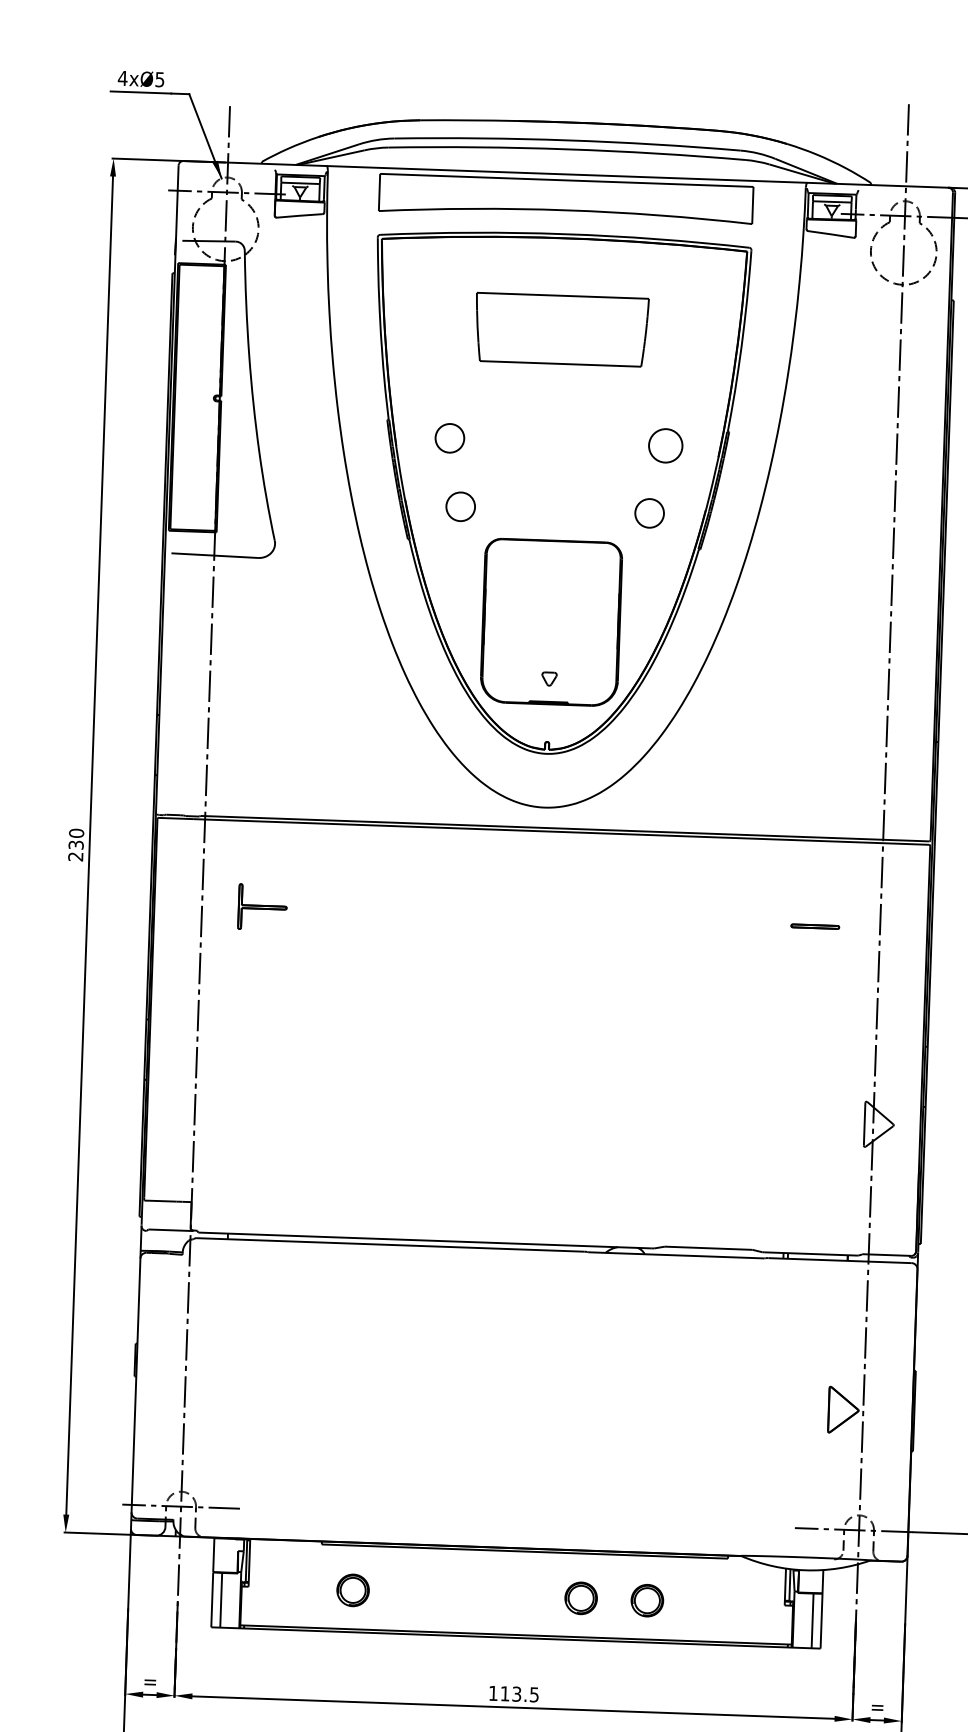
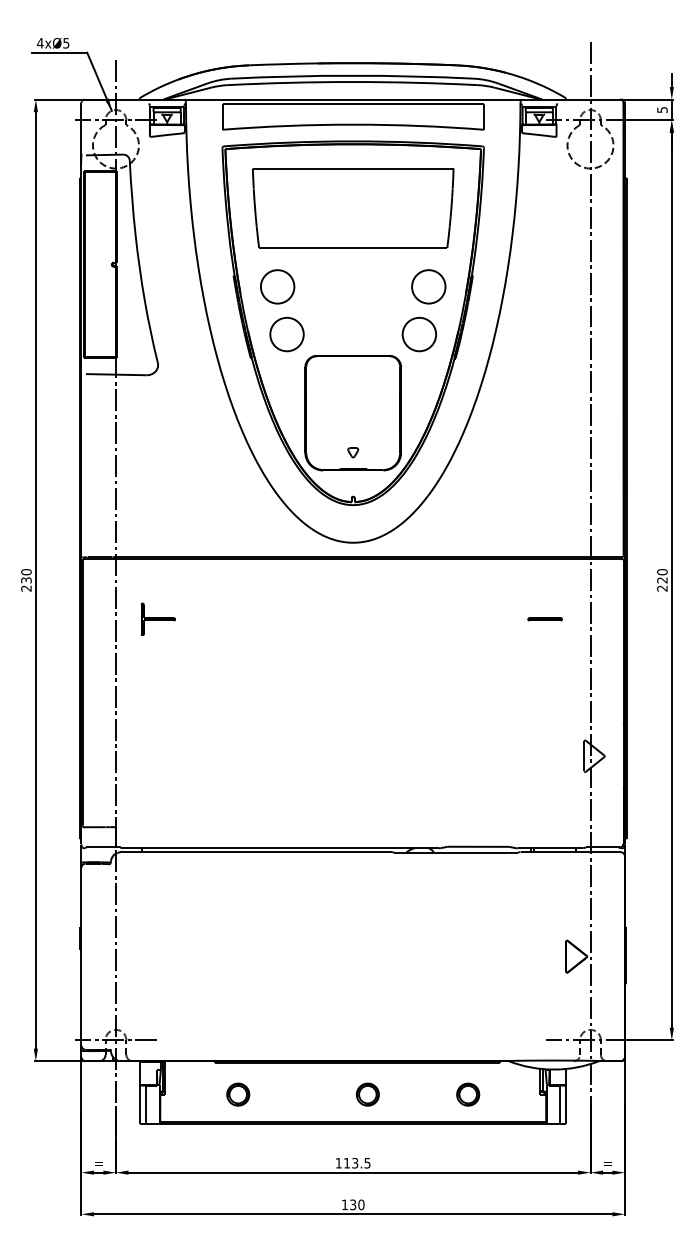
part: (561, 330) -> (353, 208), size x1.67
part: (449, 437) -> (277, 286), size x1.67
part: (665, 445) -> (428, 286), size x1.43
part: (459, 506) -> (286, 334), size x1.67
part: (648, 513) -> (418, 334), size x1.67
part: (580, 1598) -> (367, 1094), moved
part: (647, 1600) -> (468, 1094), moved

